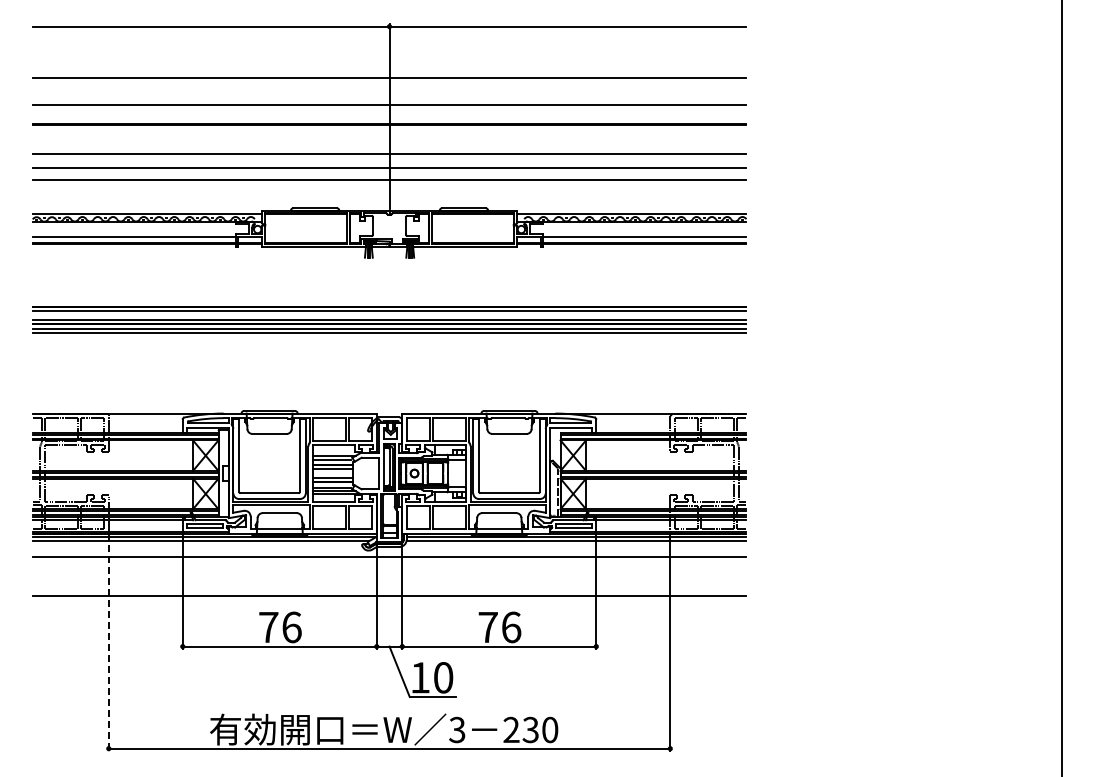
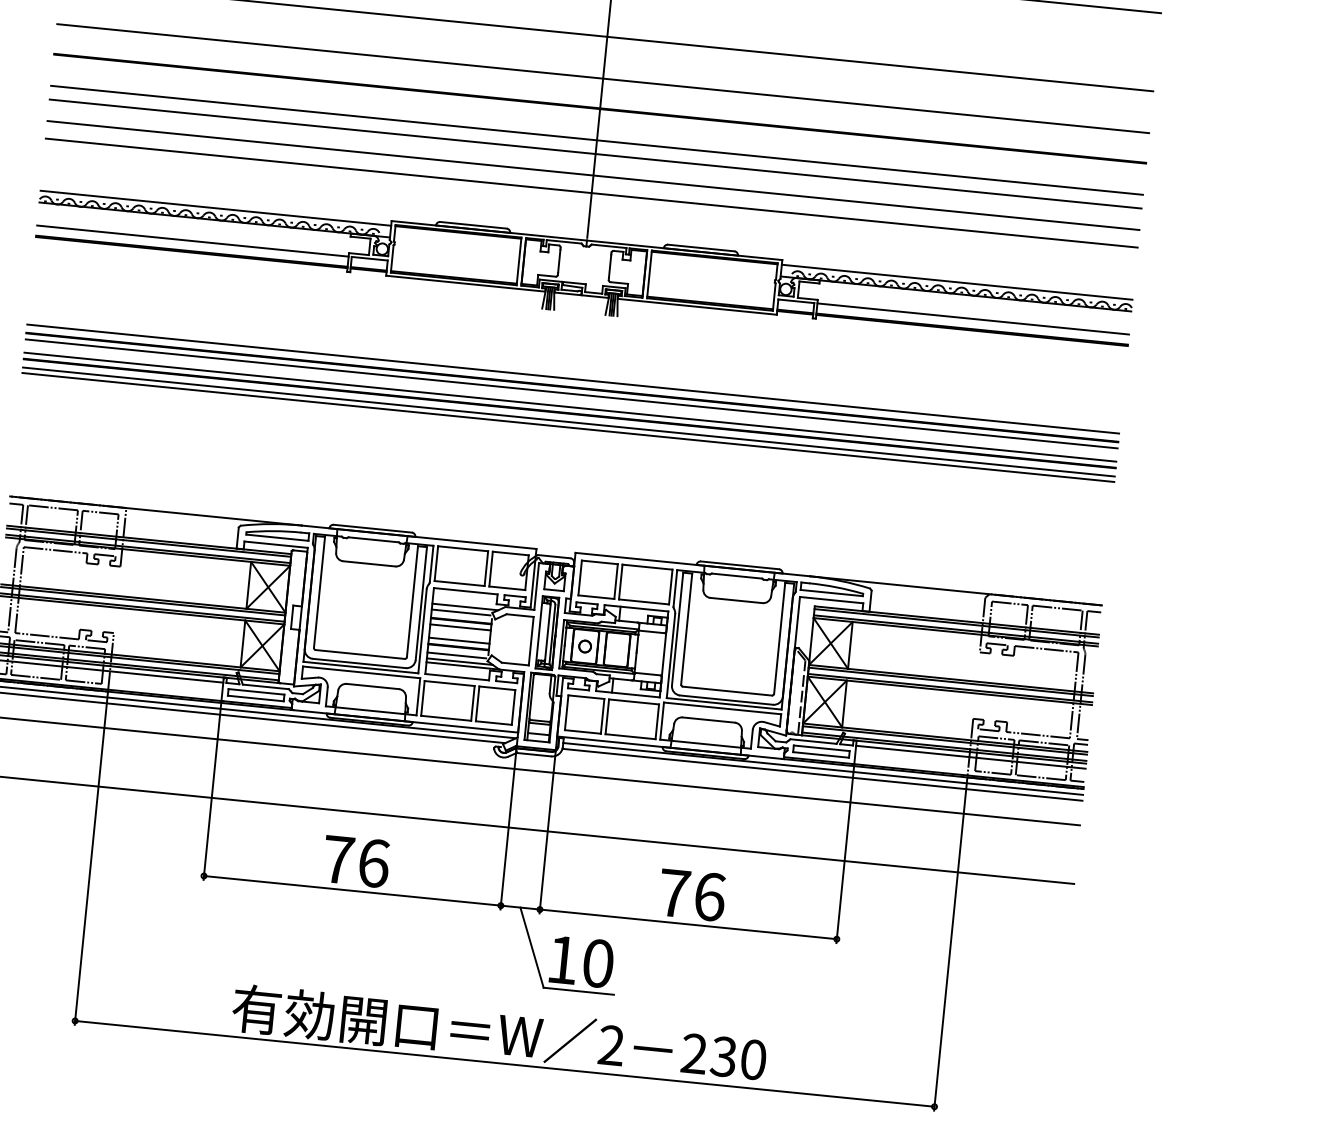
line: (389, 145) -> (596, 140), added
line: (389, 301) -> (573, 379), added
line: (108, 642) -> (90, 858), dashed -> solid
text: (457, 730) -> (611, 1046), 3 -> 2

